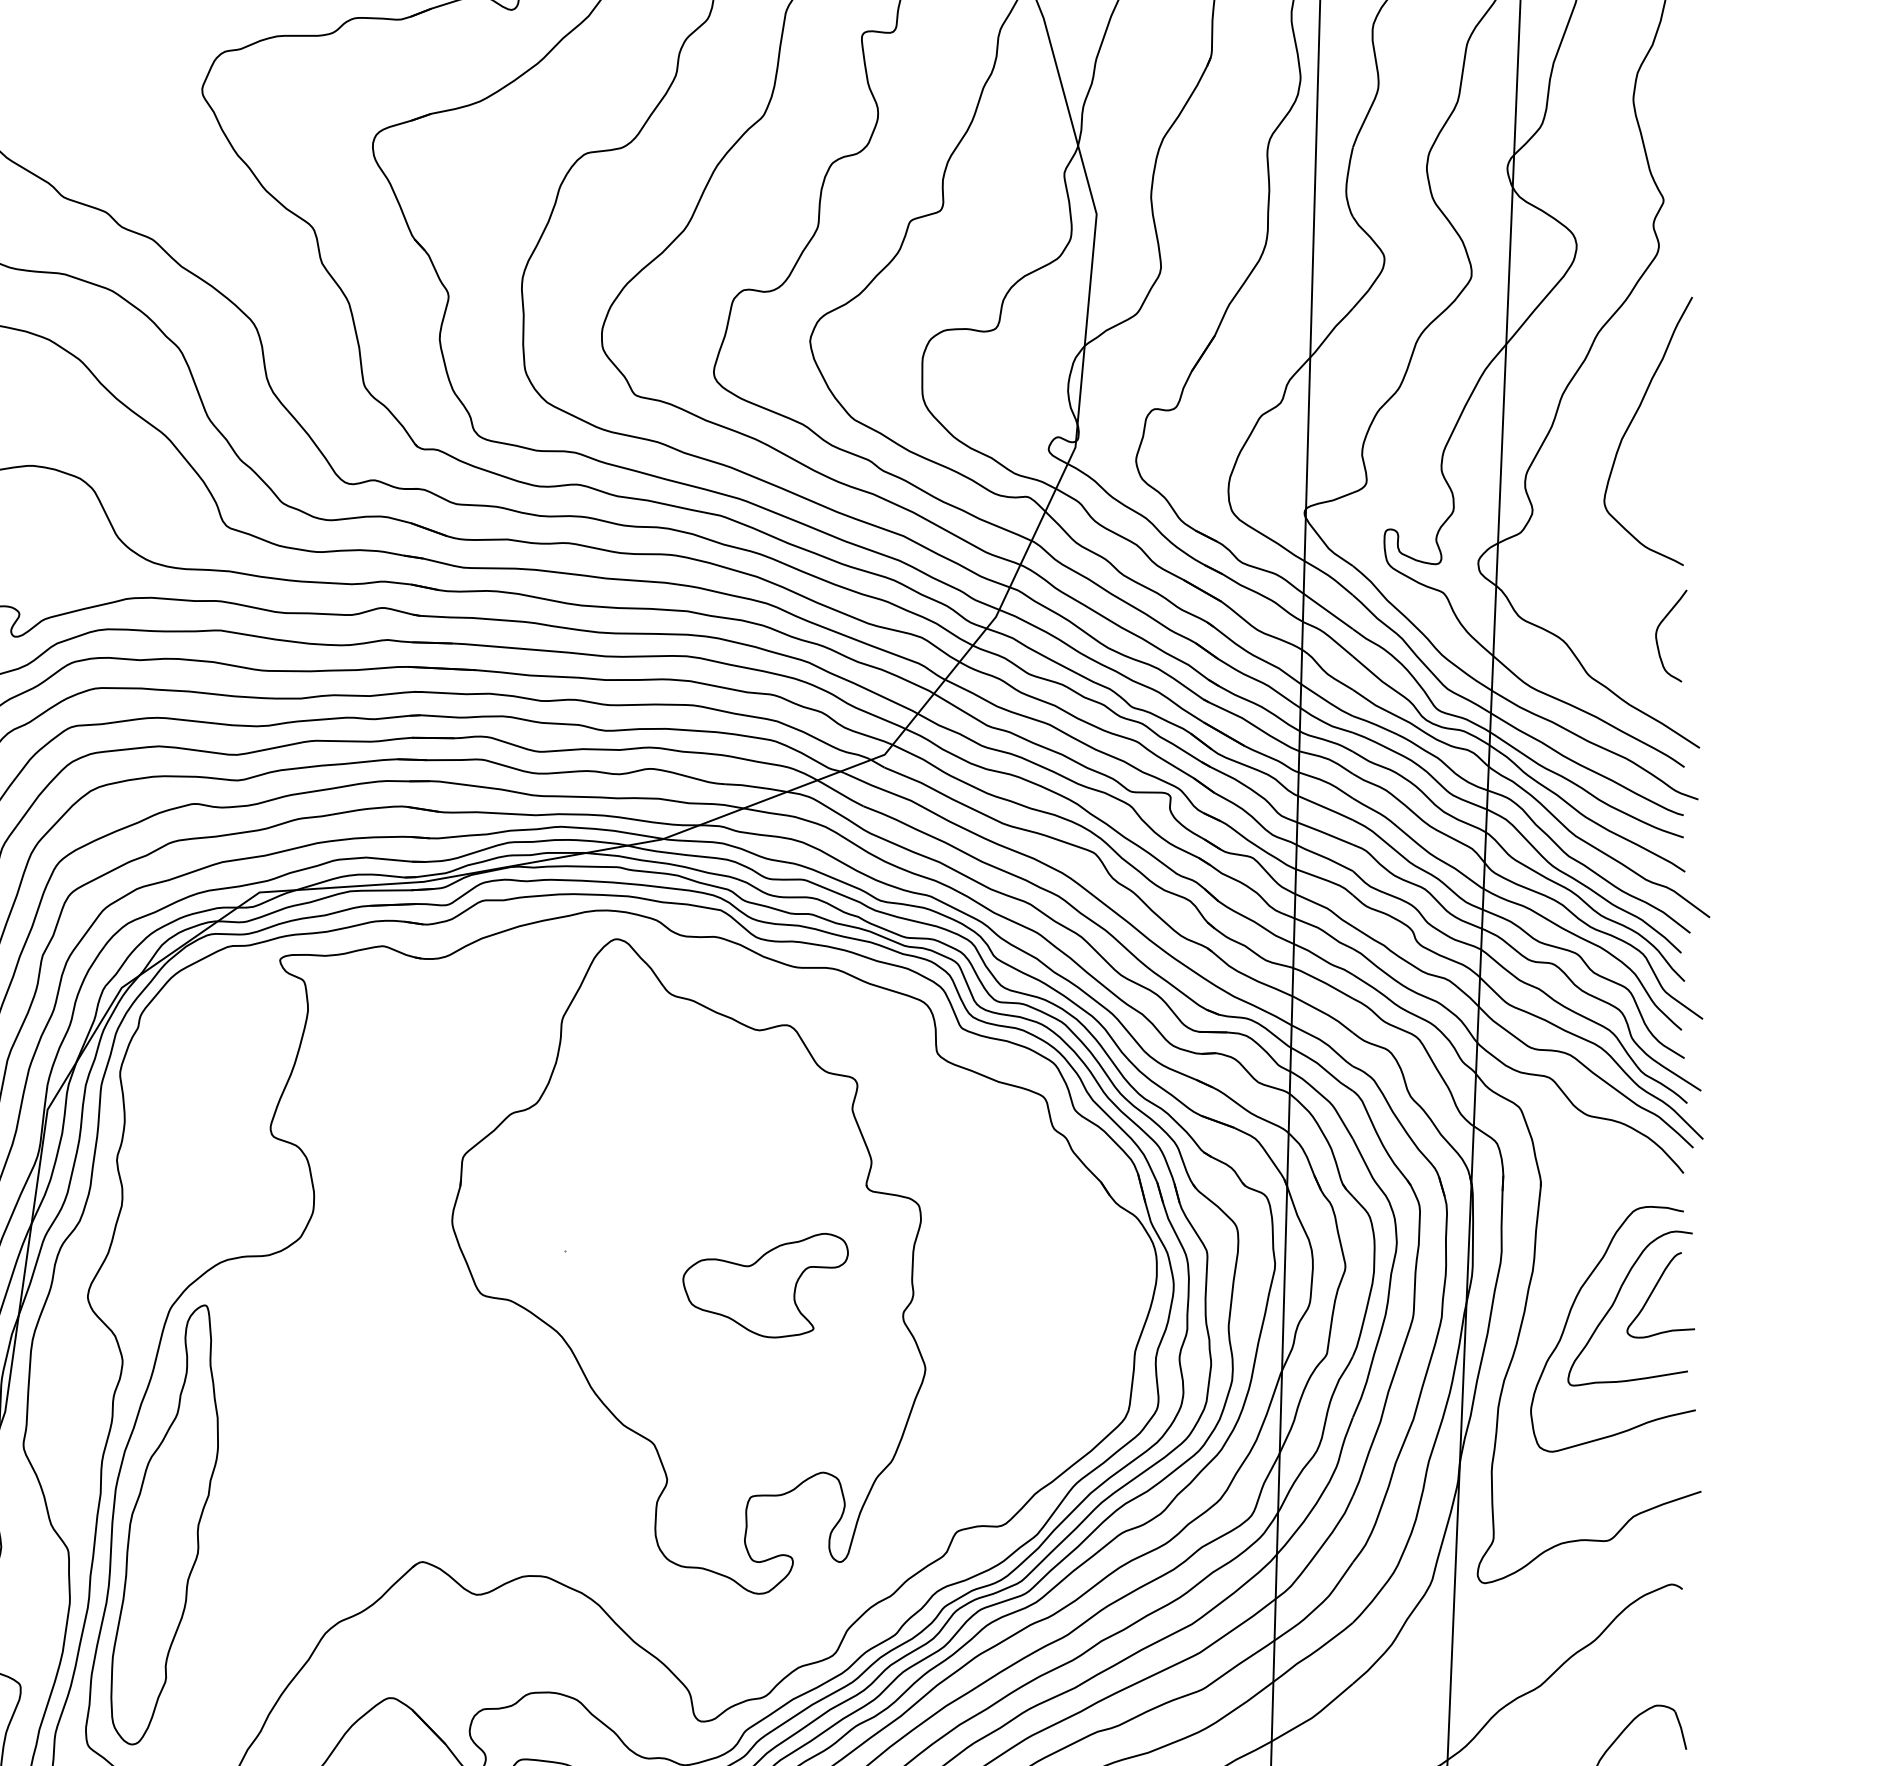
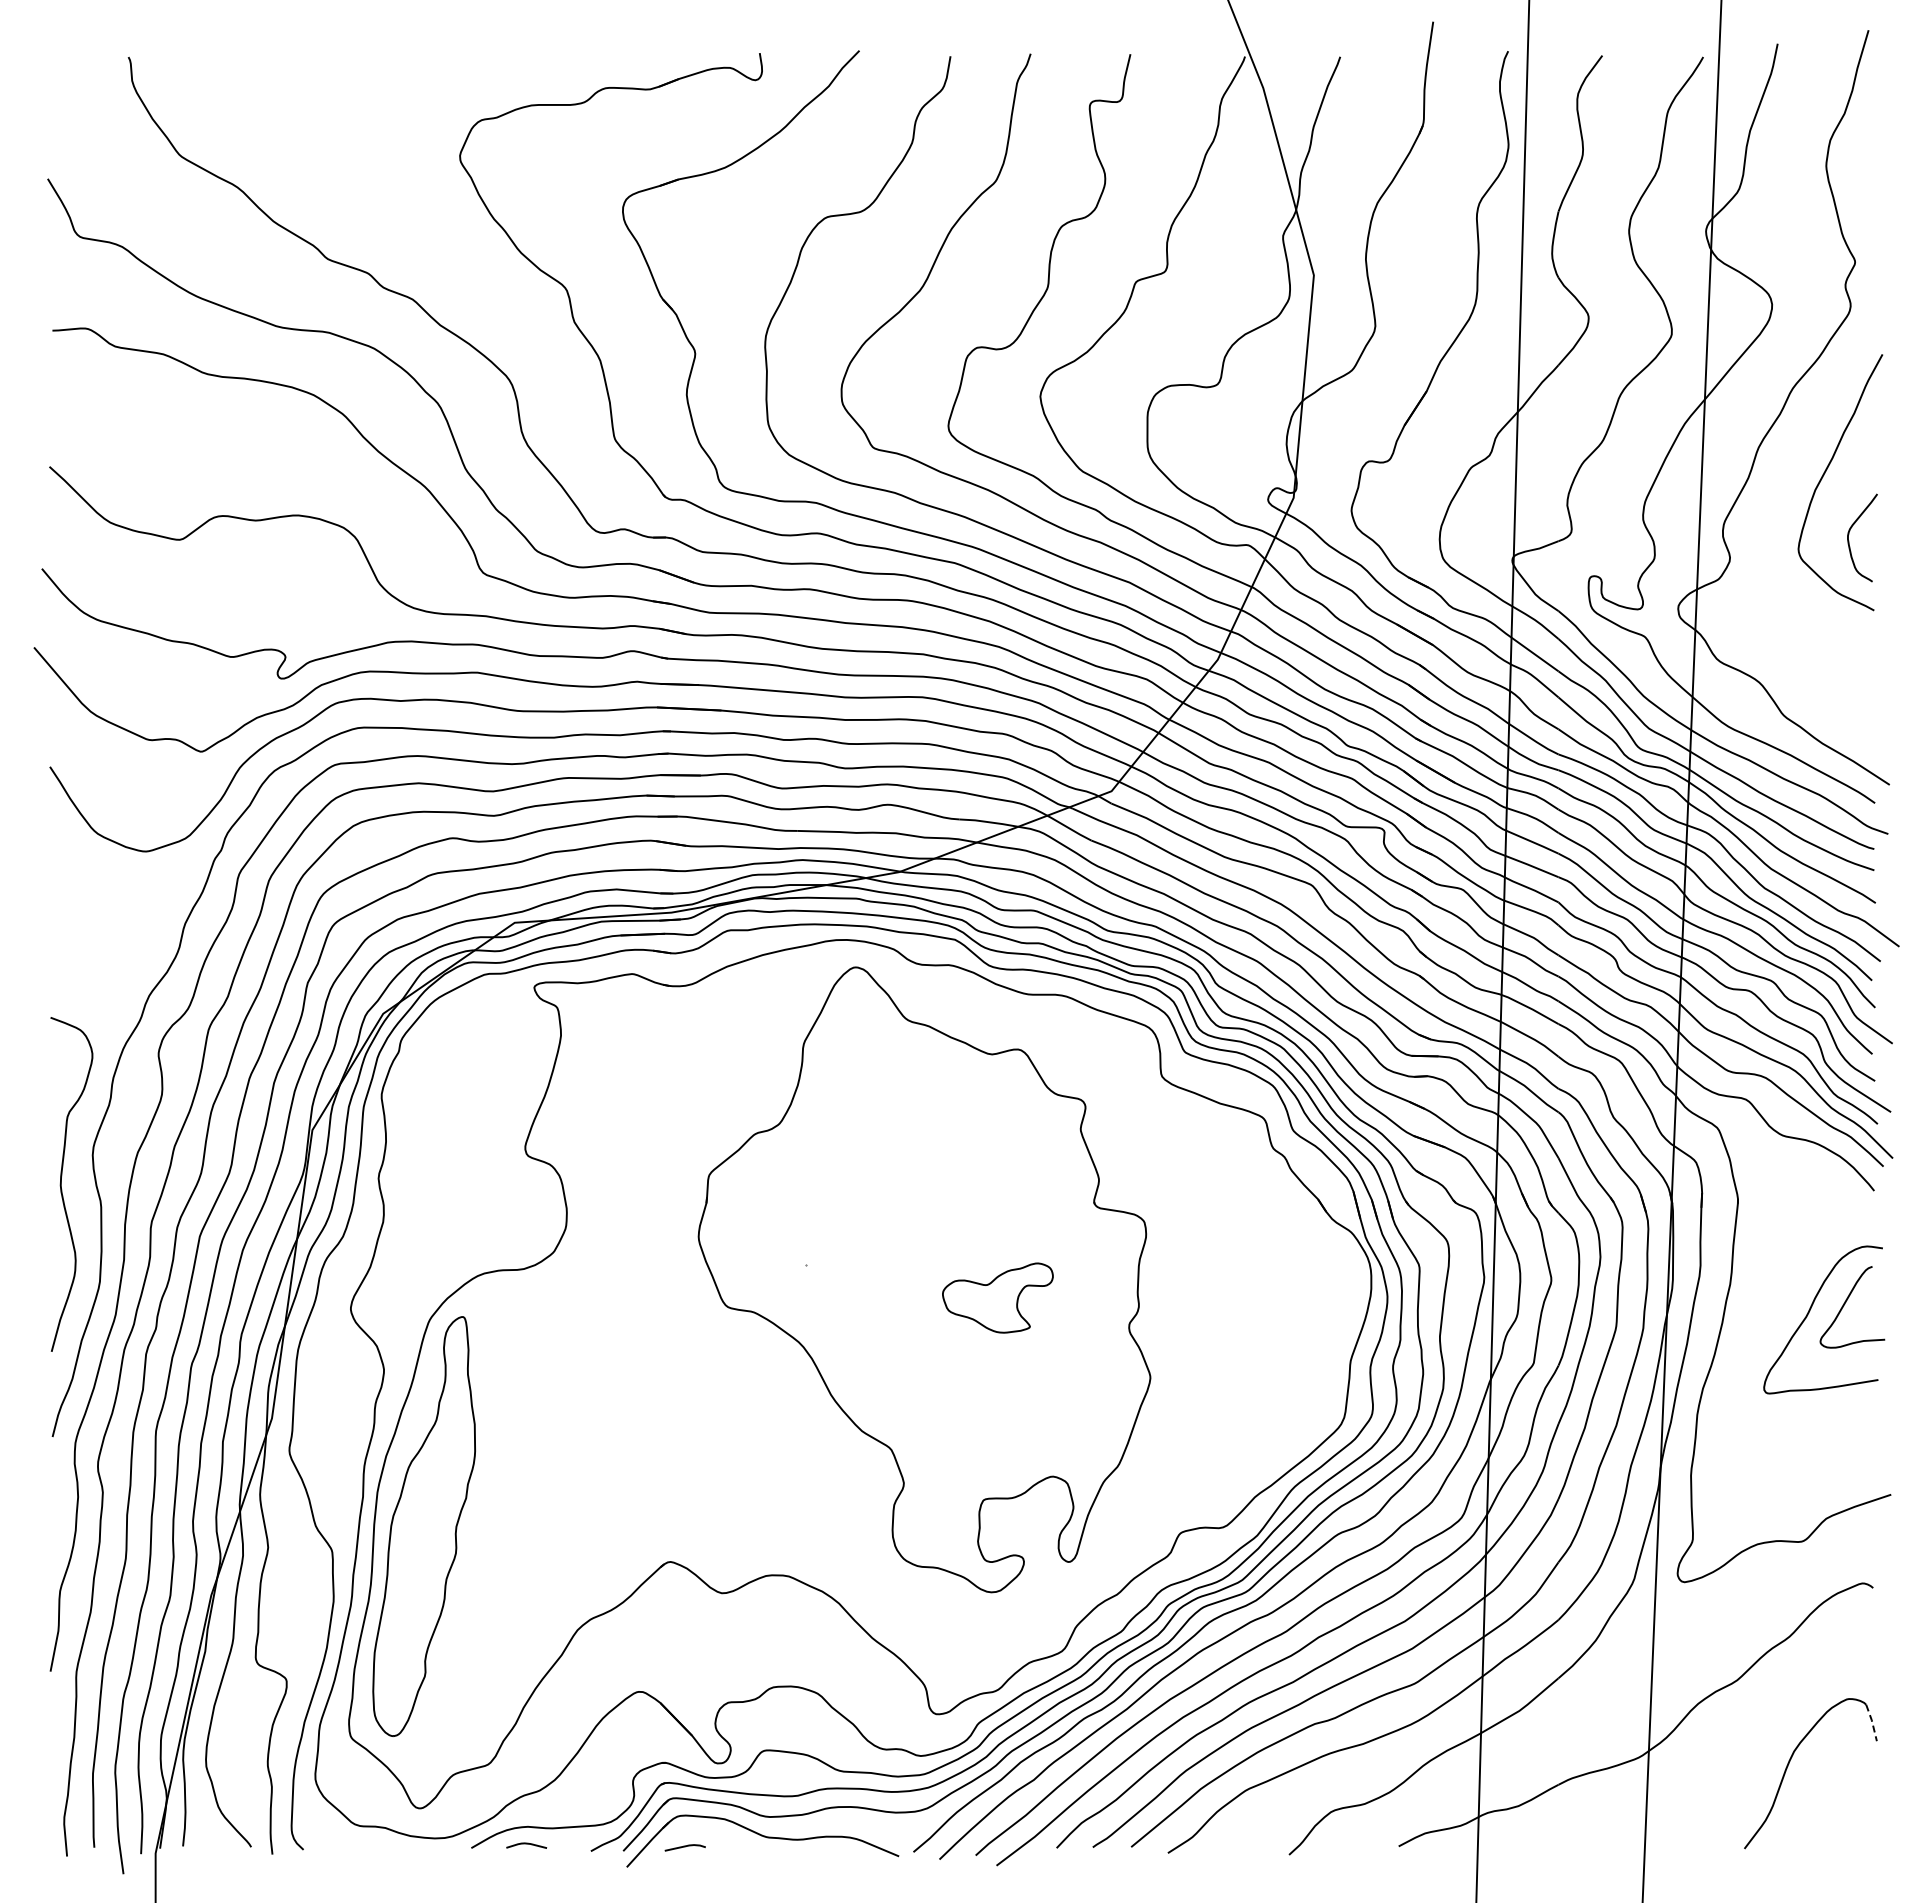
curve: (1657, 632) -> (1849, 534), moved
part: (765, 1285) -> (997, 1297), size x0.7
curve: (1570, 1313) -> (1766, 1324), removed
line: (1681, 1730) -> (1872, 1722), solid -> dashed

